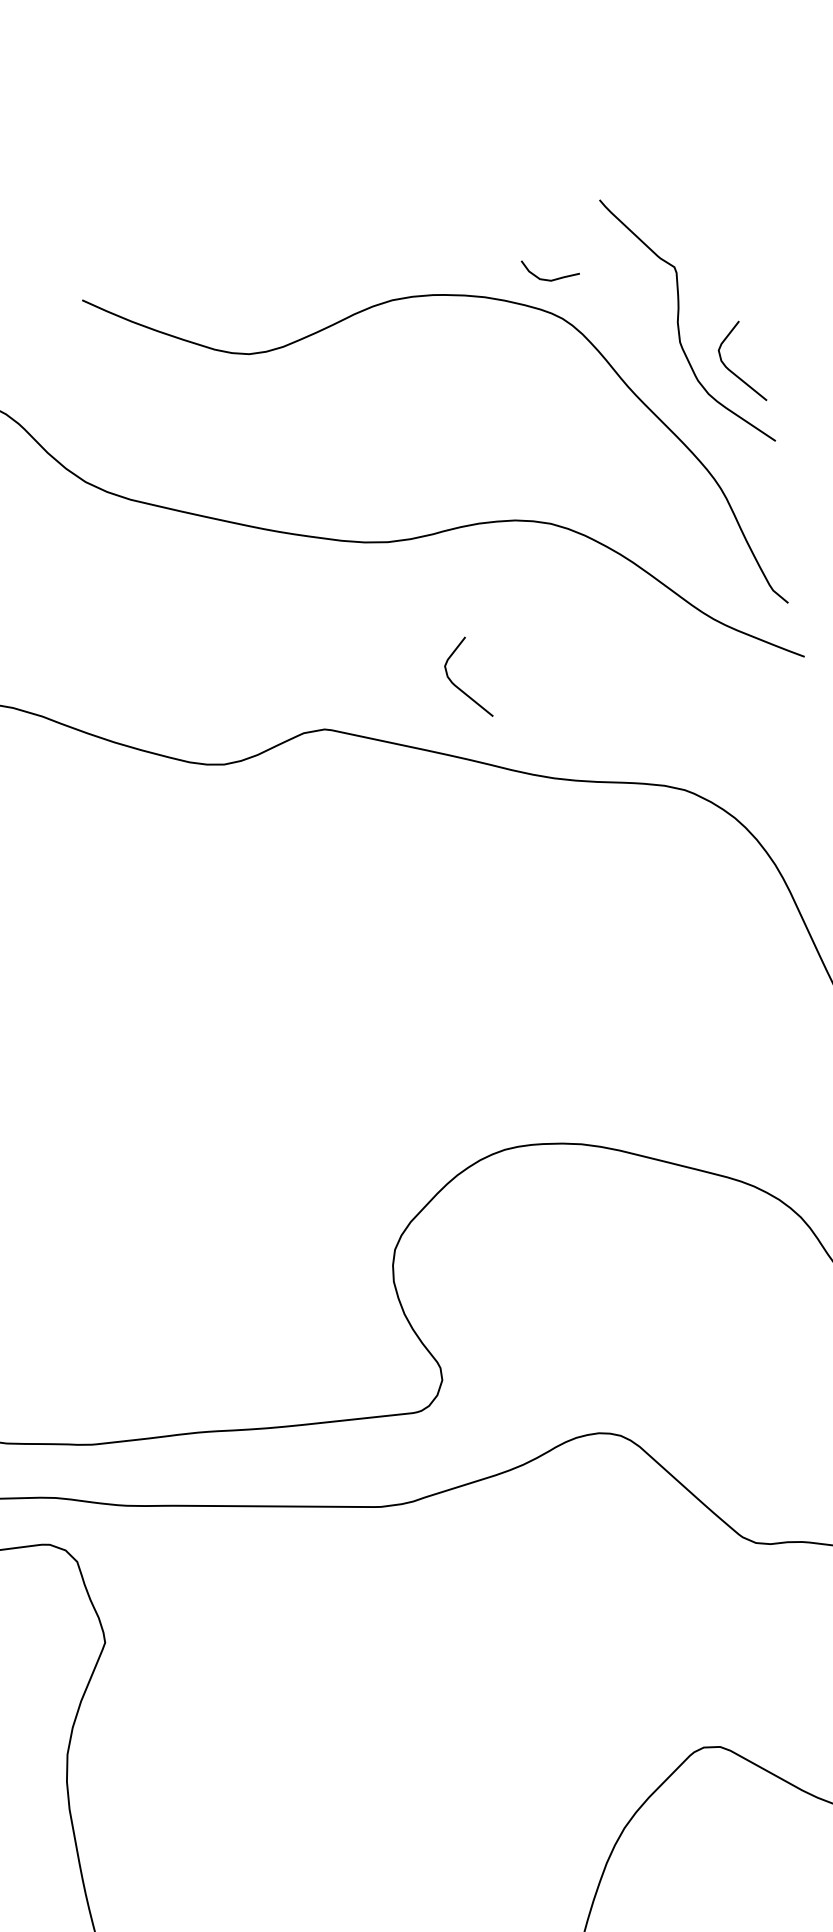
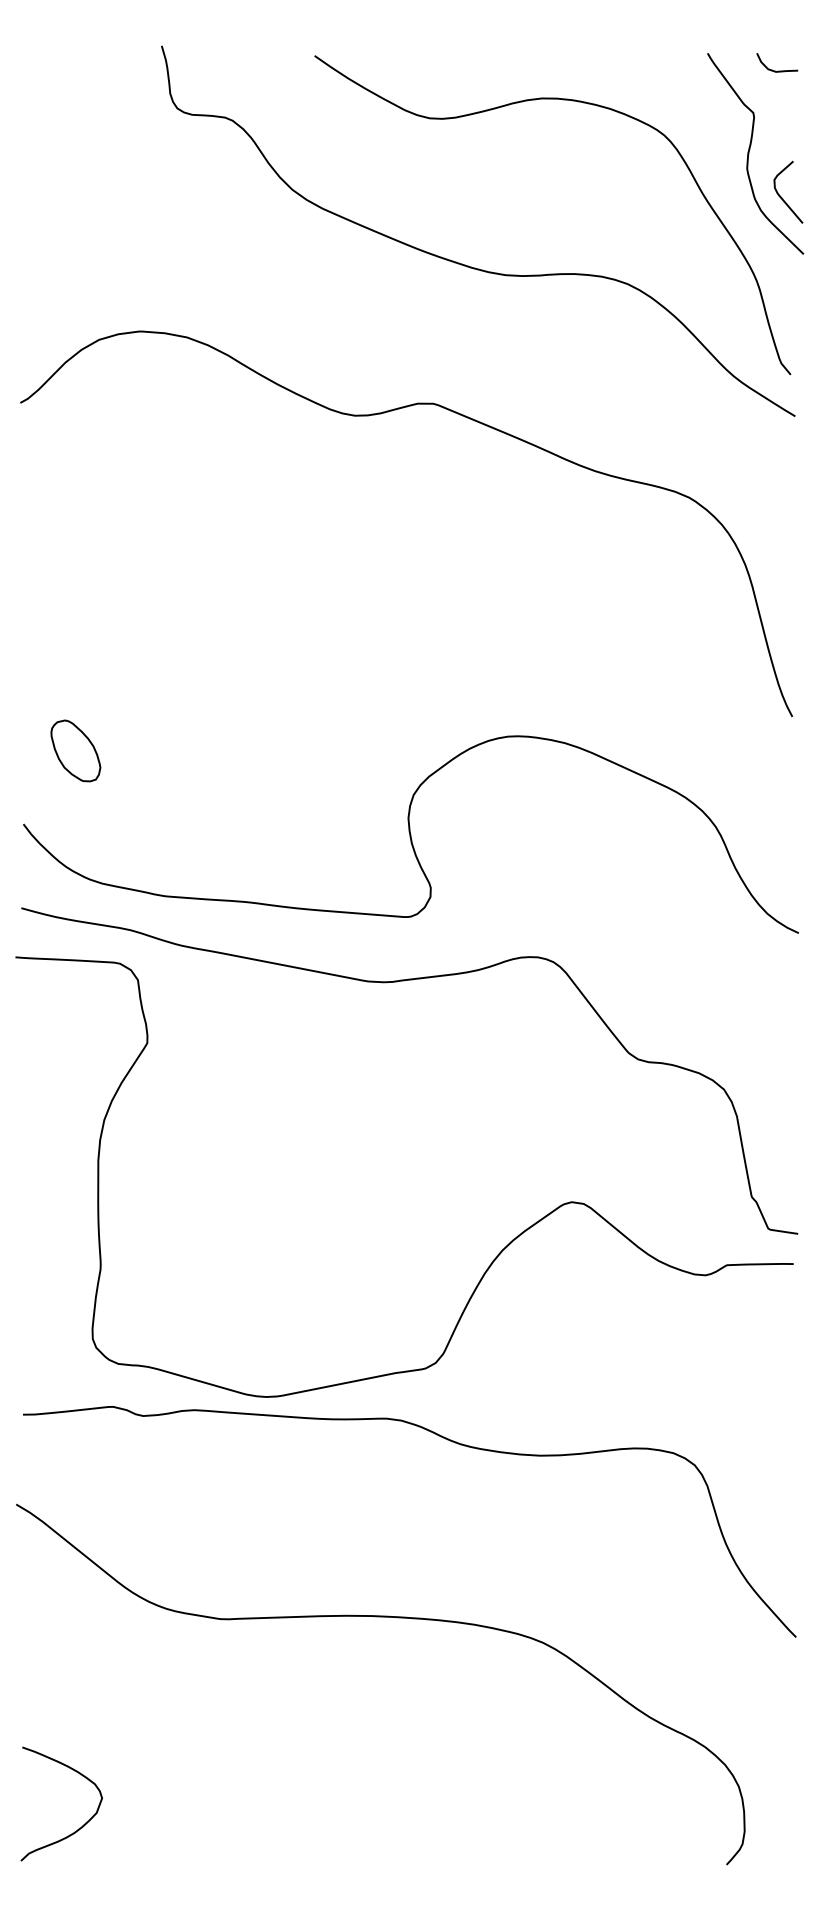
curve: (552, 278) -> (777, 70), moved
curve: (460, 687) -> (538, 391), removed

